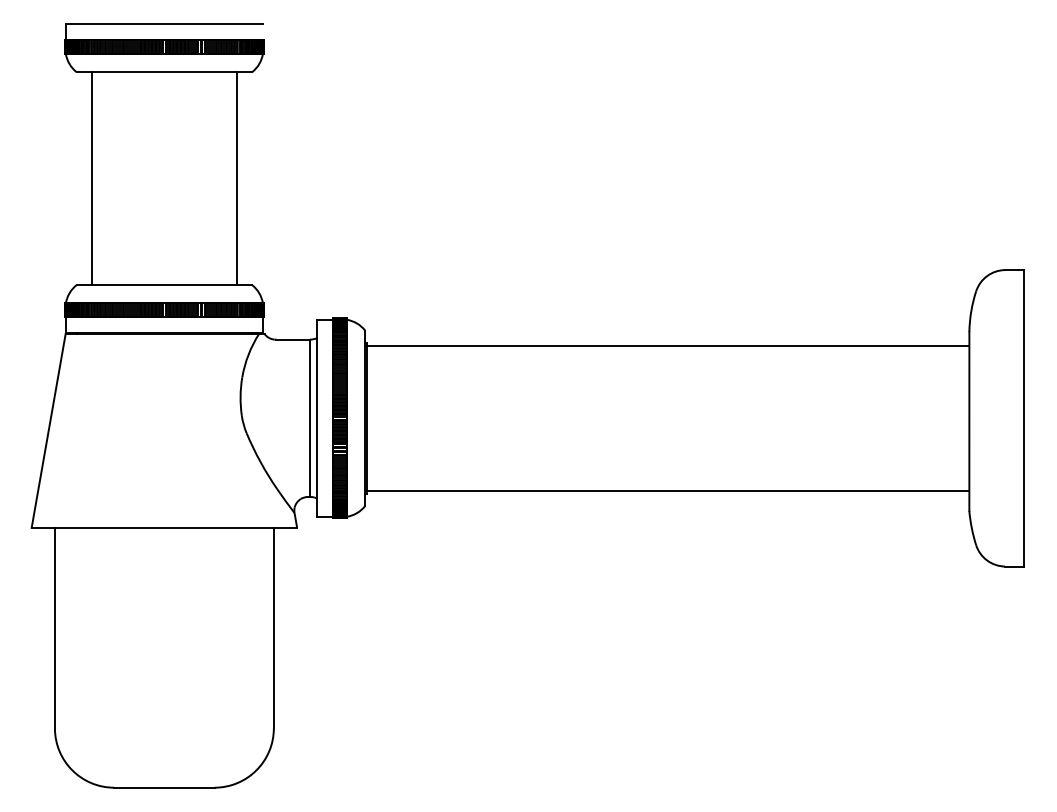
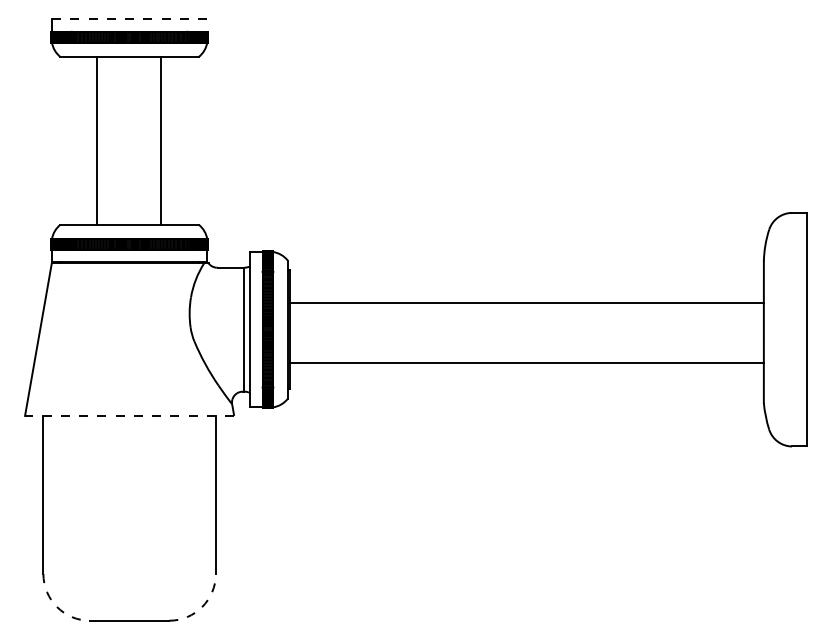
line: (164, 24) -> (129, 19), solid -> dashed
line: (92, 178) -> (97, 140), moved
line: (236, 178) -> (160, 140), moved
line: (668, 345) -> (526, 303), moved
line: (668, 490) -> (526, 362), moved
line: (164, 527) -> (129, 415), solid -> dashed
arc: (72, 770) -> (57, 607), solid -> dashed
arc: (256, 770) -> (202, 607), solid -> dashed

